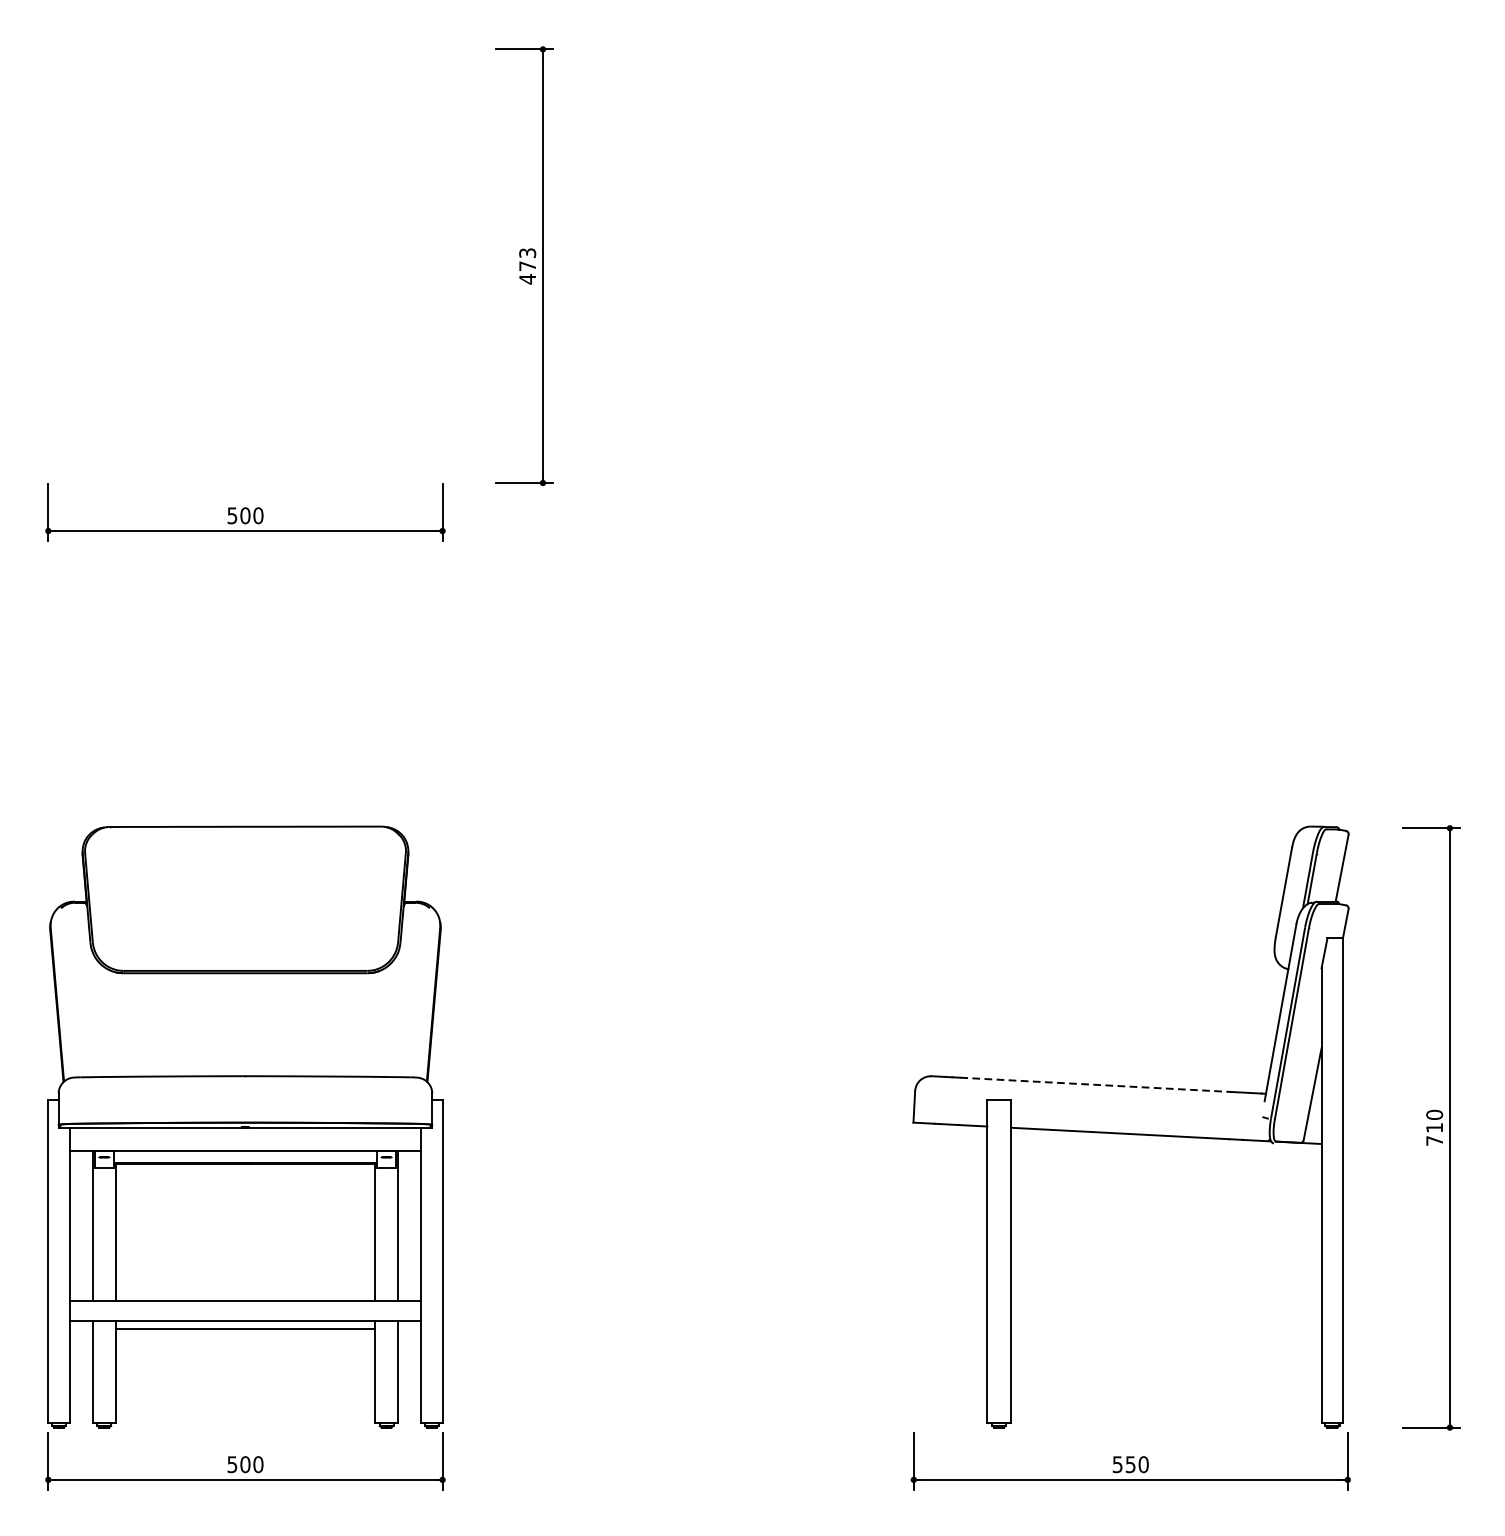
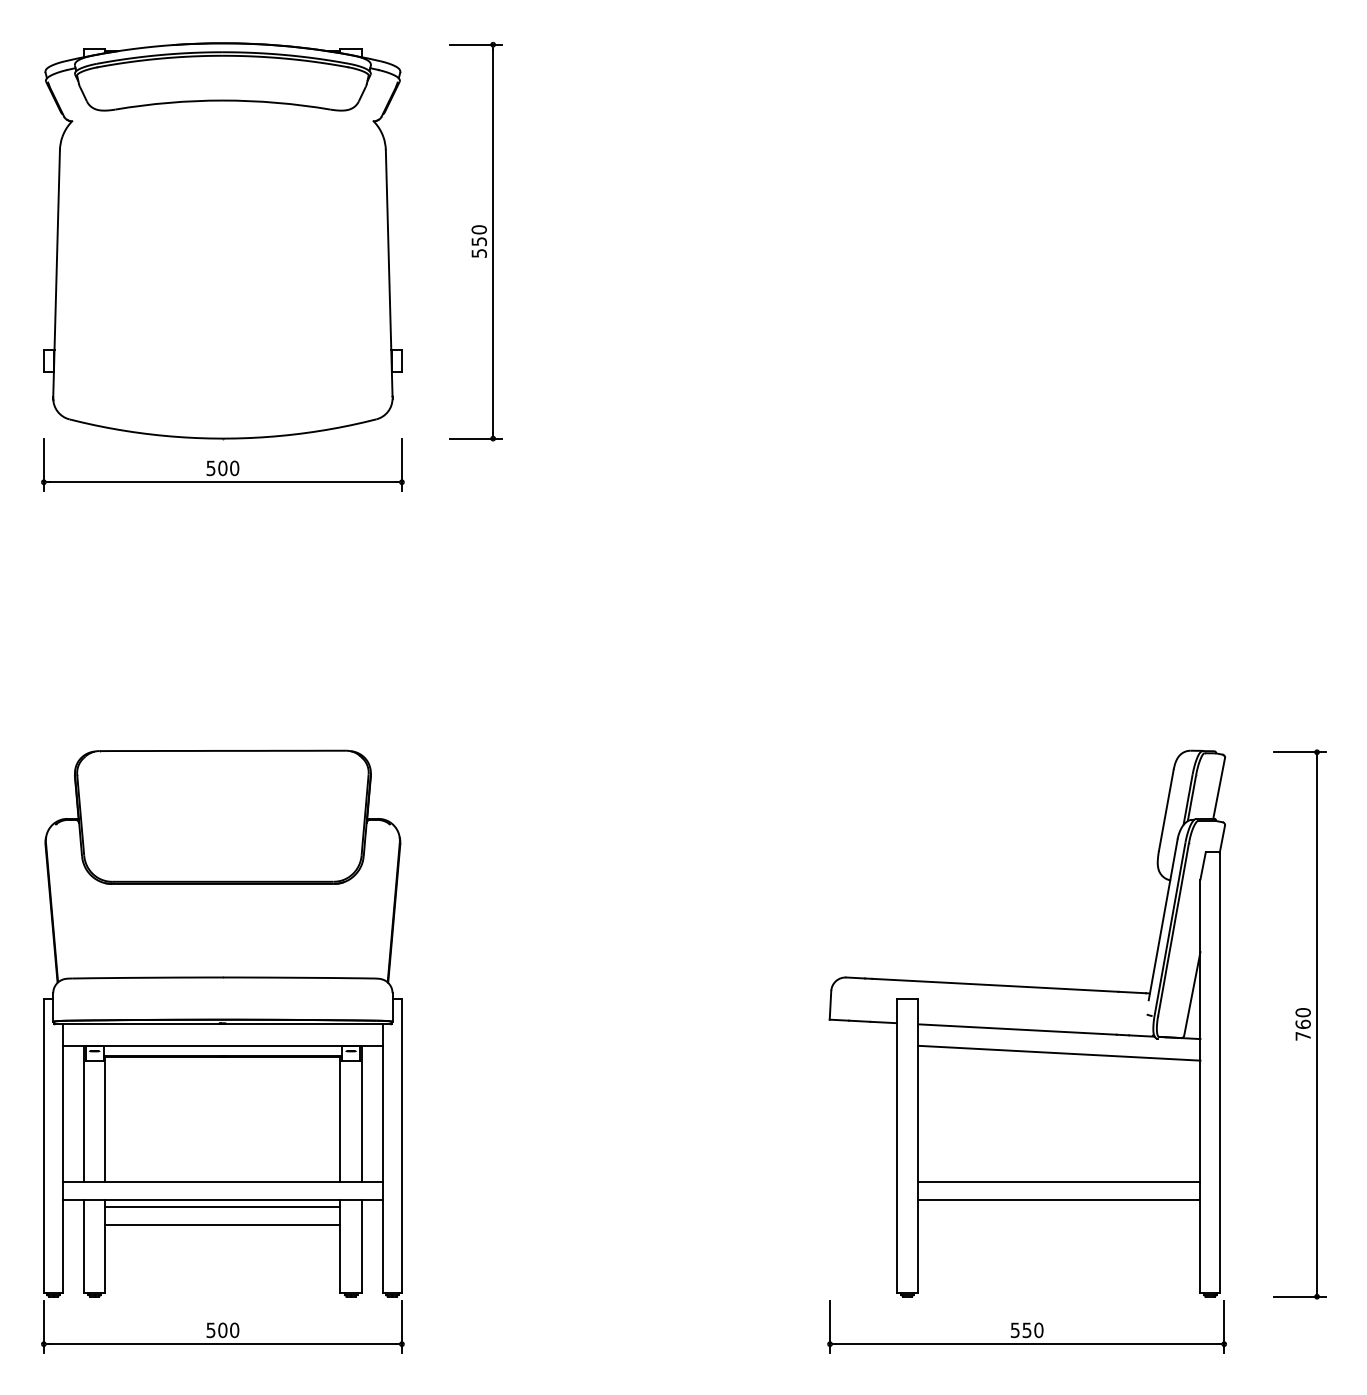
part: (245, 266) -> (222, 241), added
text: (526, 266) -> (478, 241), 473 -> 550
line: (1095, 1085) -> (995, 985), dashed -> solid
text: (1433, 1126) -> (1302, 1023), 710 -> 760
line: (1166, 1158) -> (1059, 1052), added
line: (1166, 1300) -> (1059, 1181), added
line: (1166, 1320) -> (1059, 1199), added
line: (245, 1348) -> (222, 1224), added

